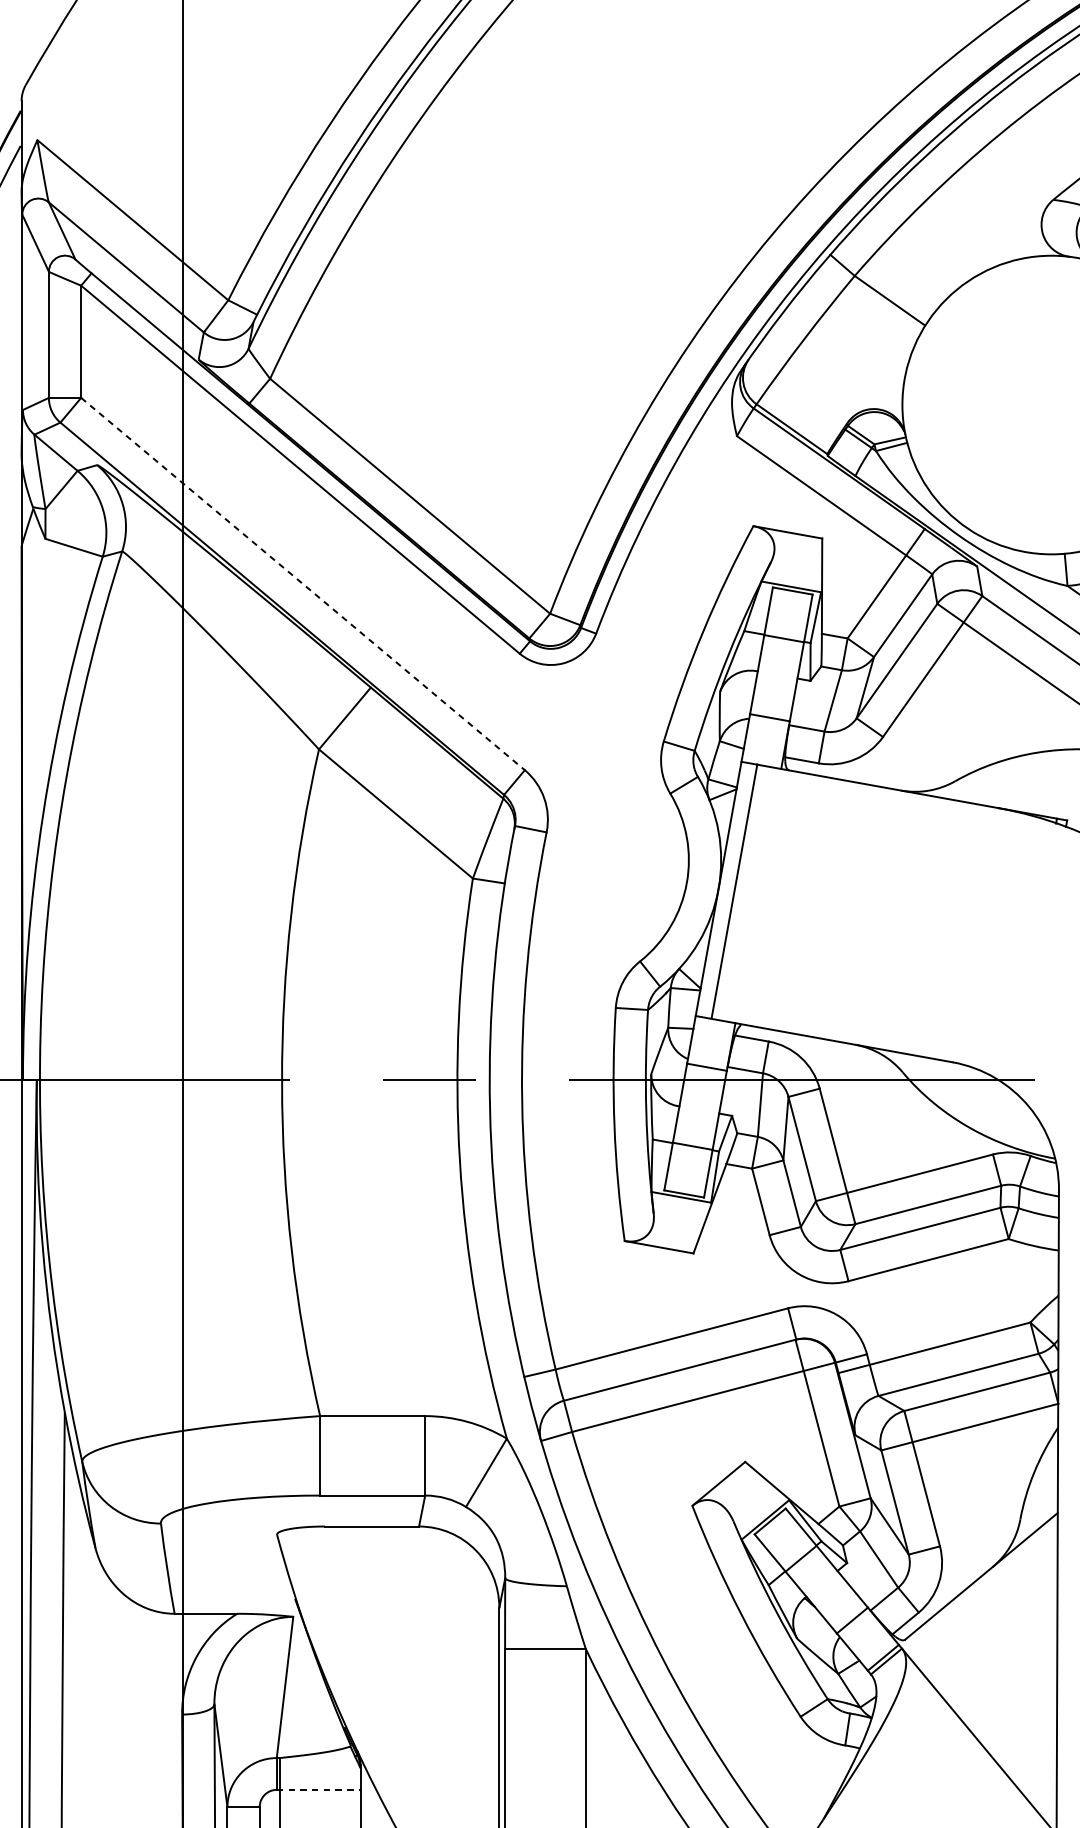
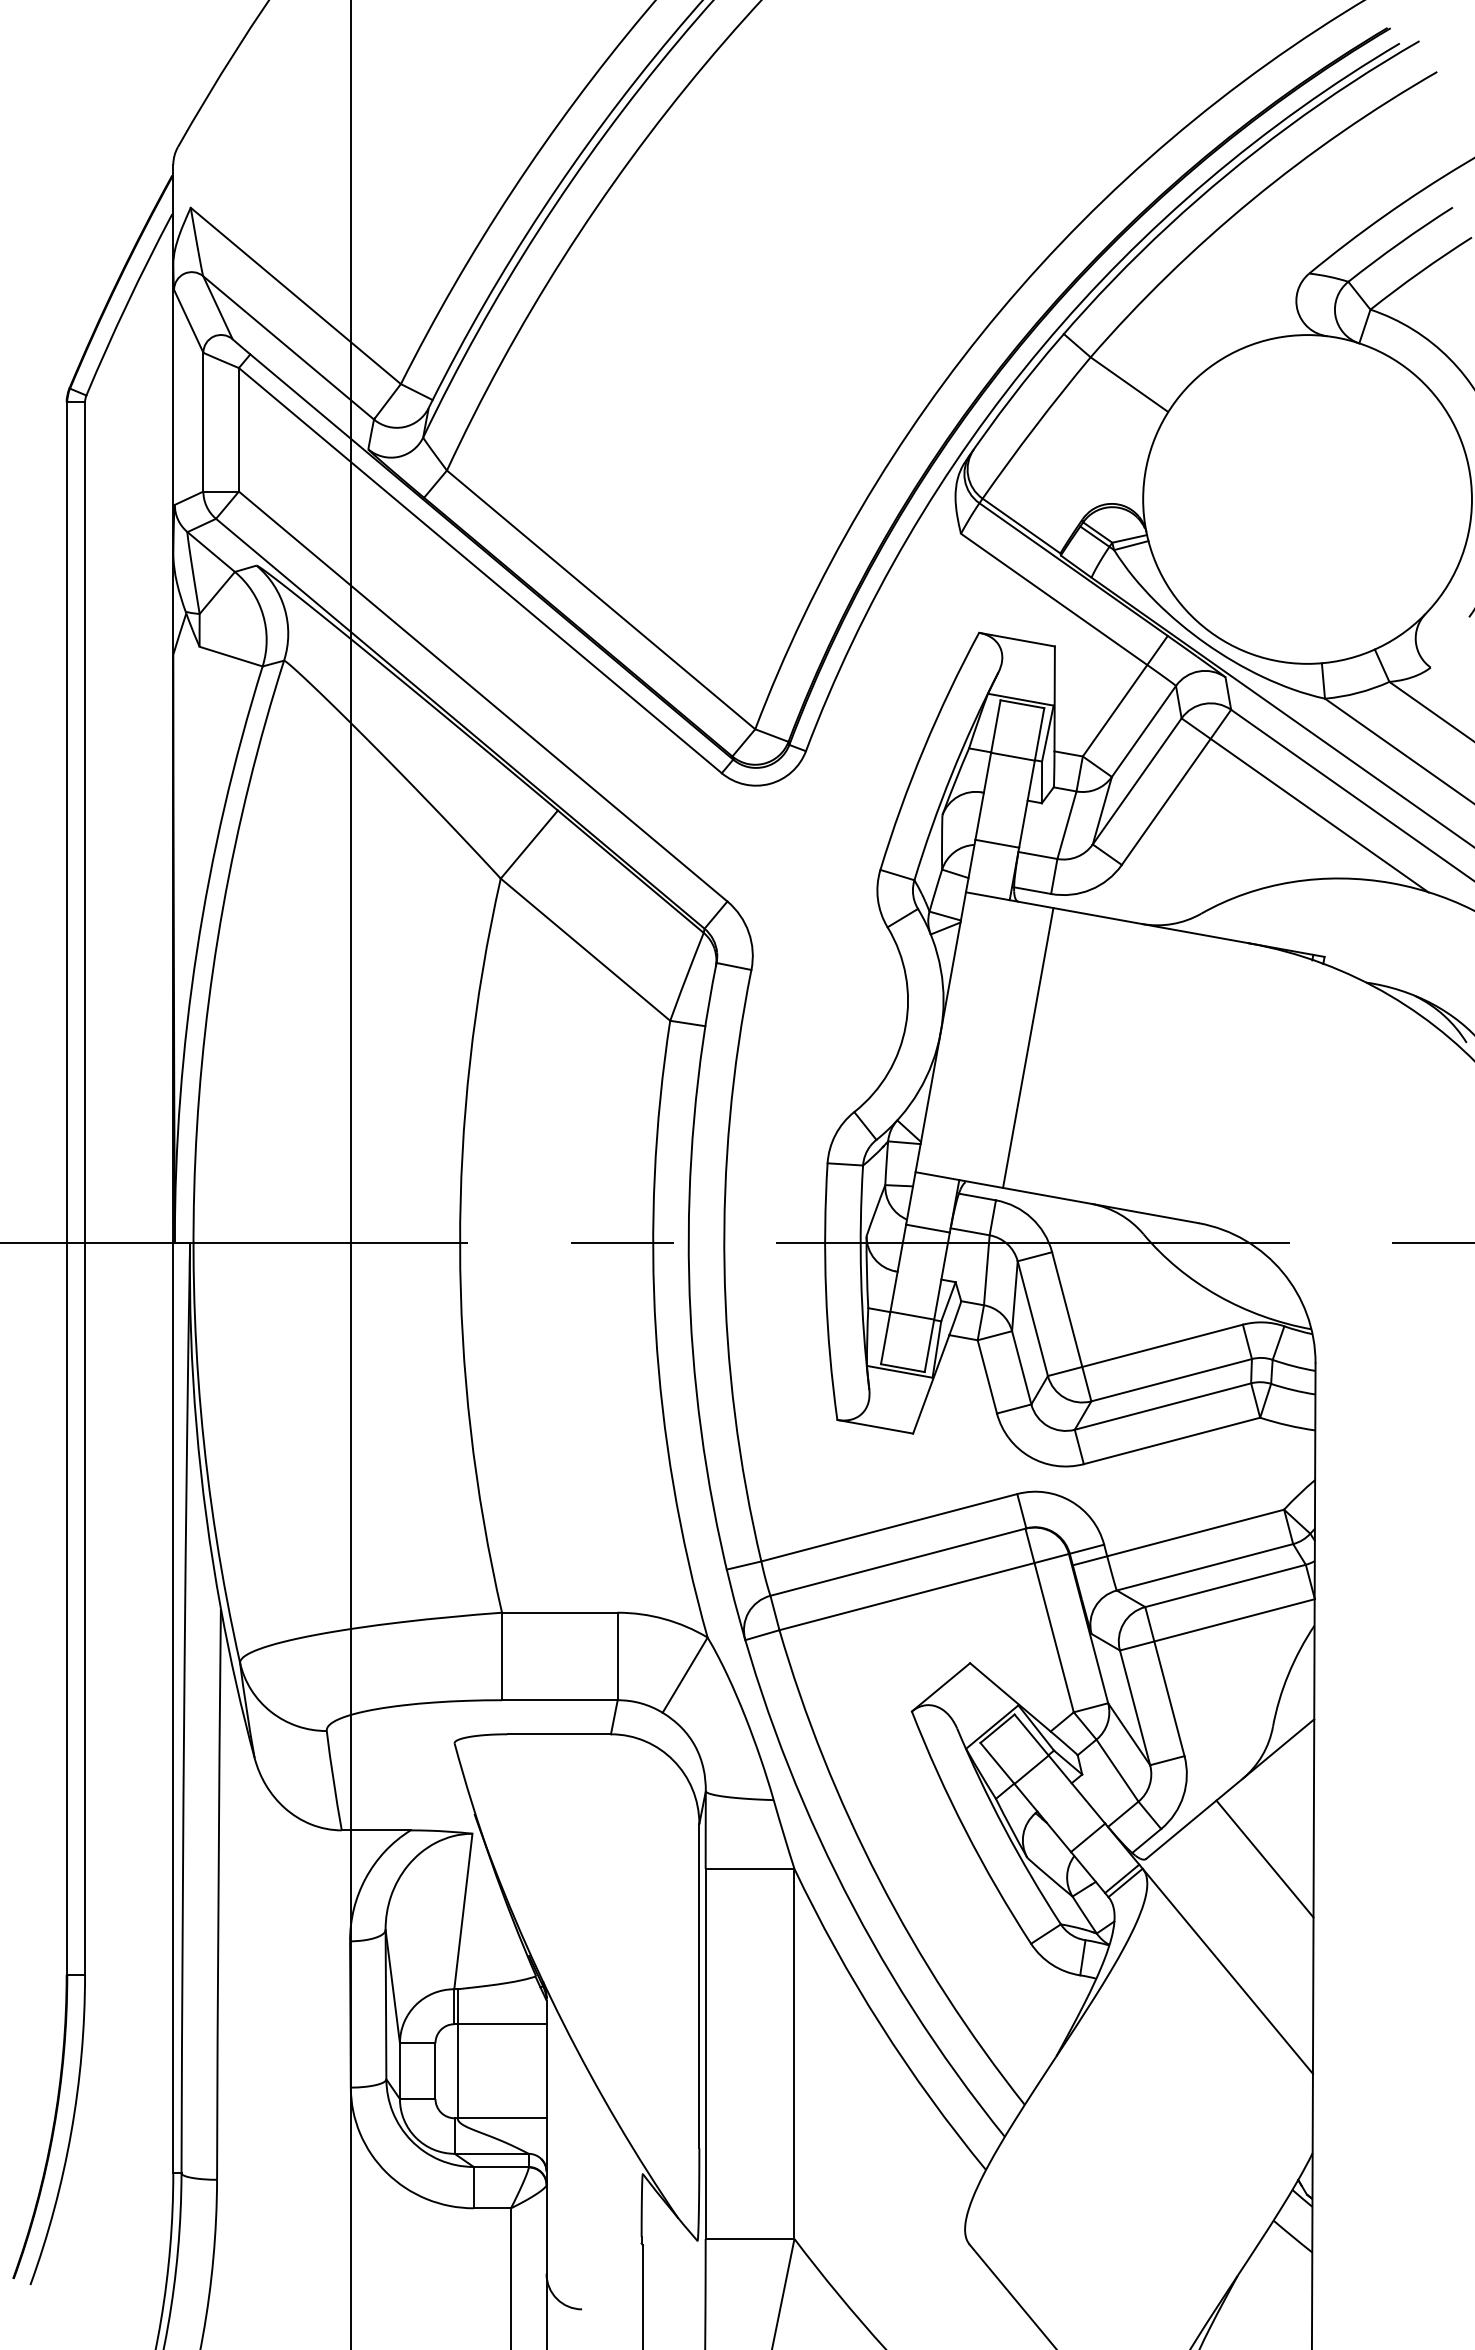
line: (303, 583) -> (483, 696), dashed -> solid
line: (734, 890) -> (1028, 1047), moved
line: (1012, 1639) -> (1264, 1858), added
line: (318, 1790) -> (500, 2024), dashed -> solid

